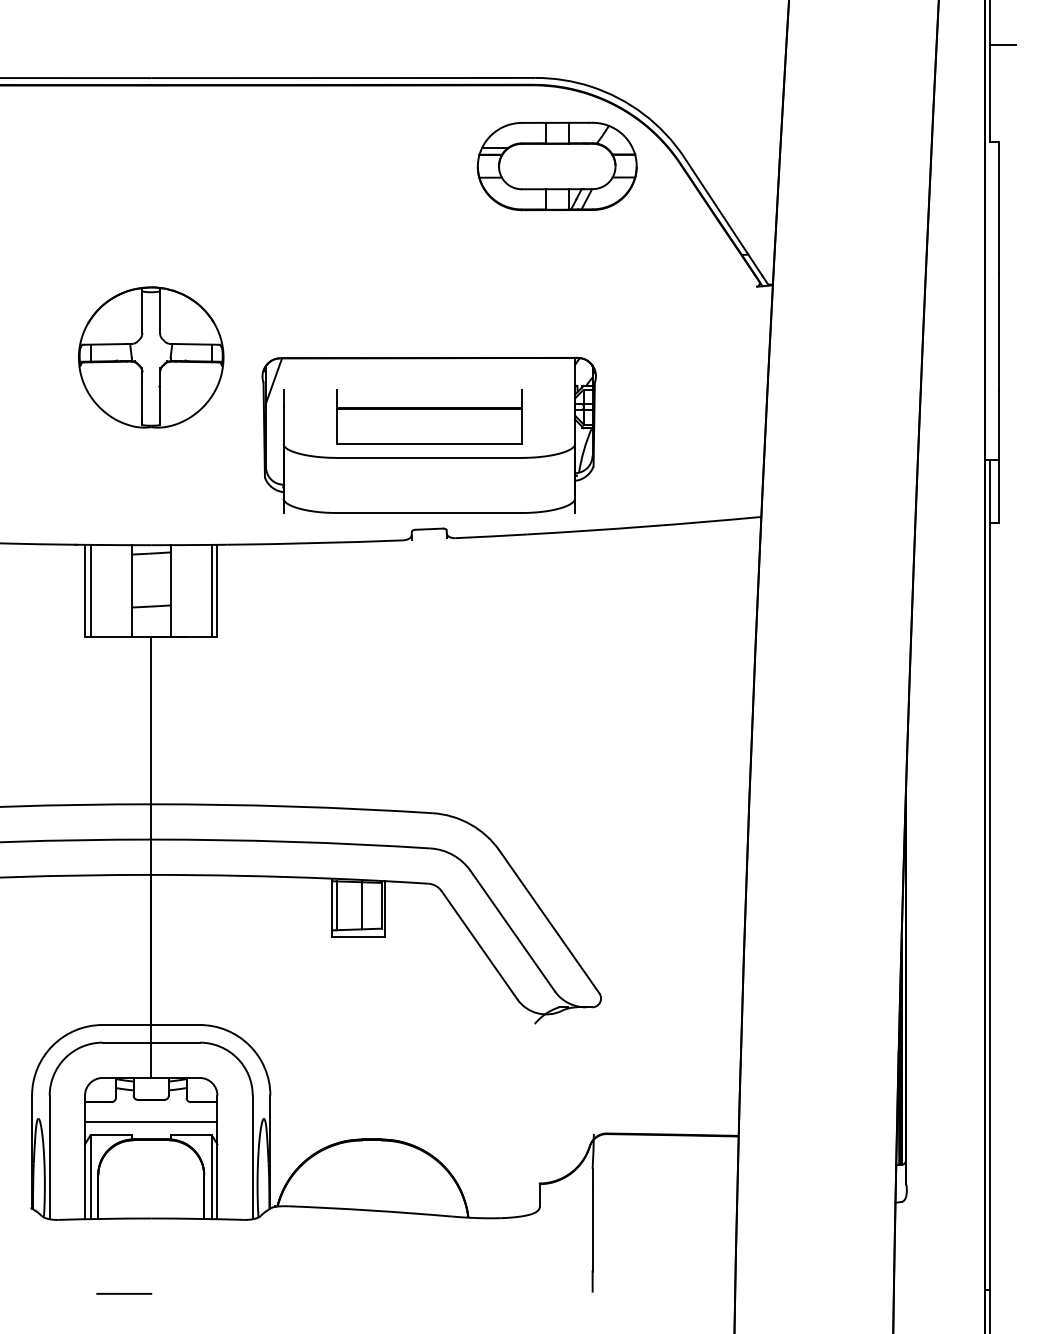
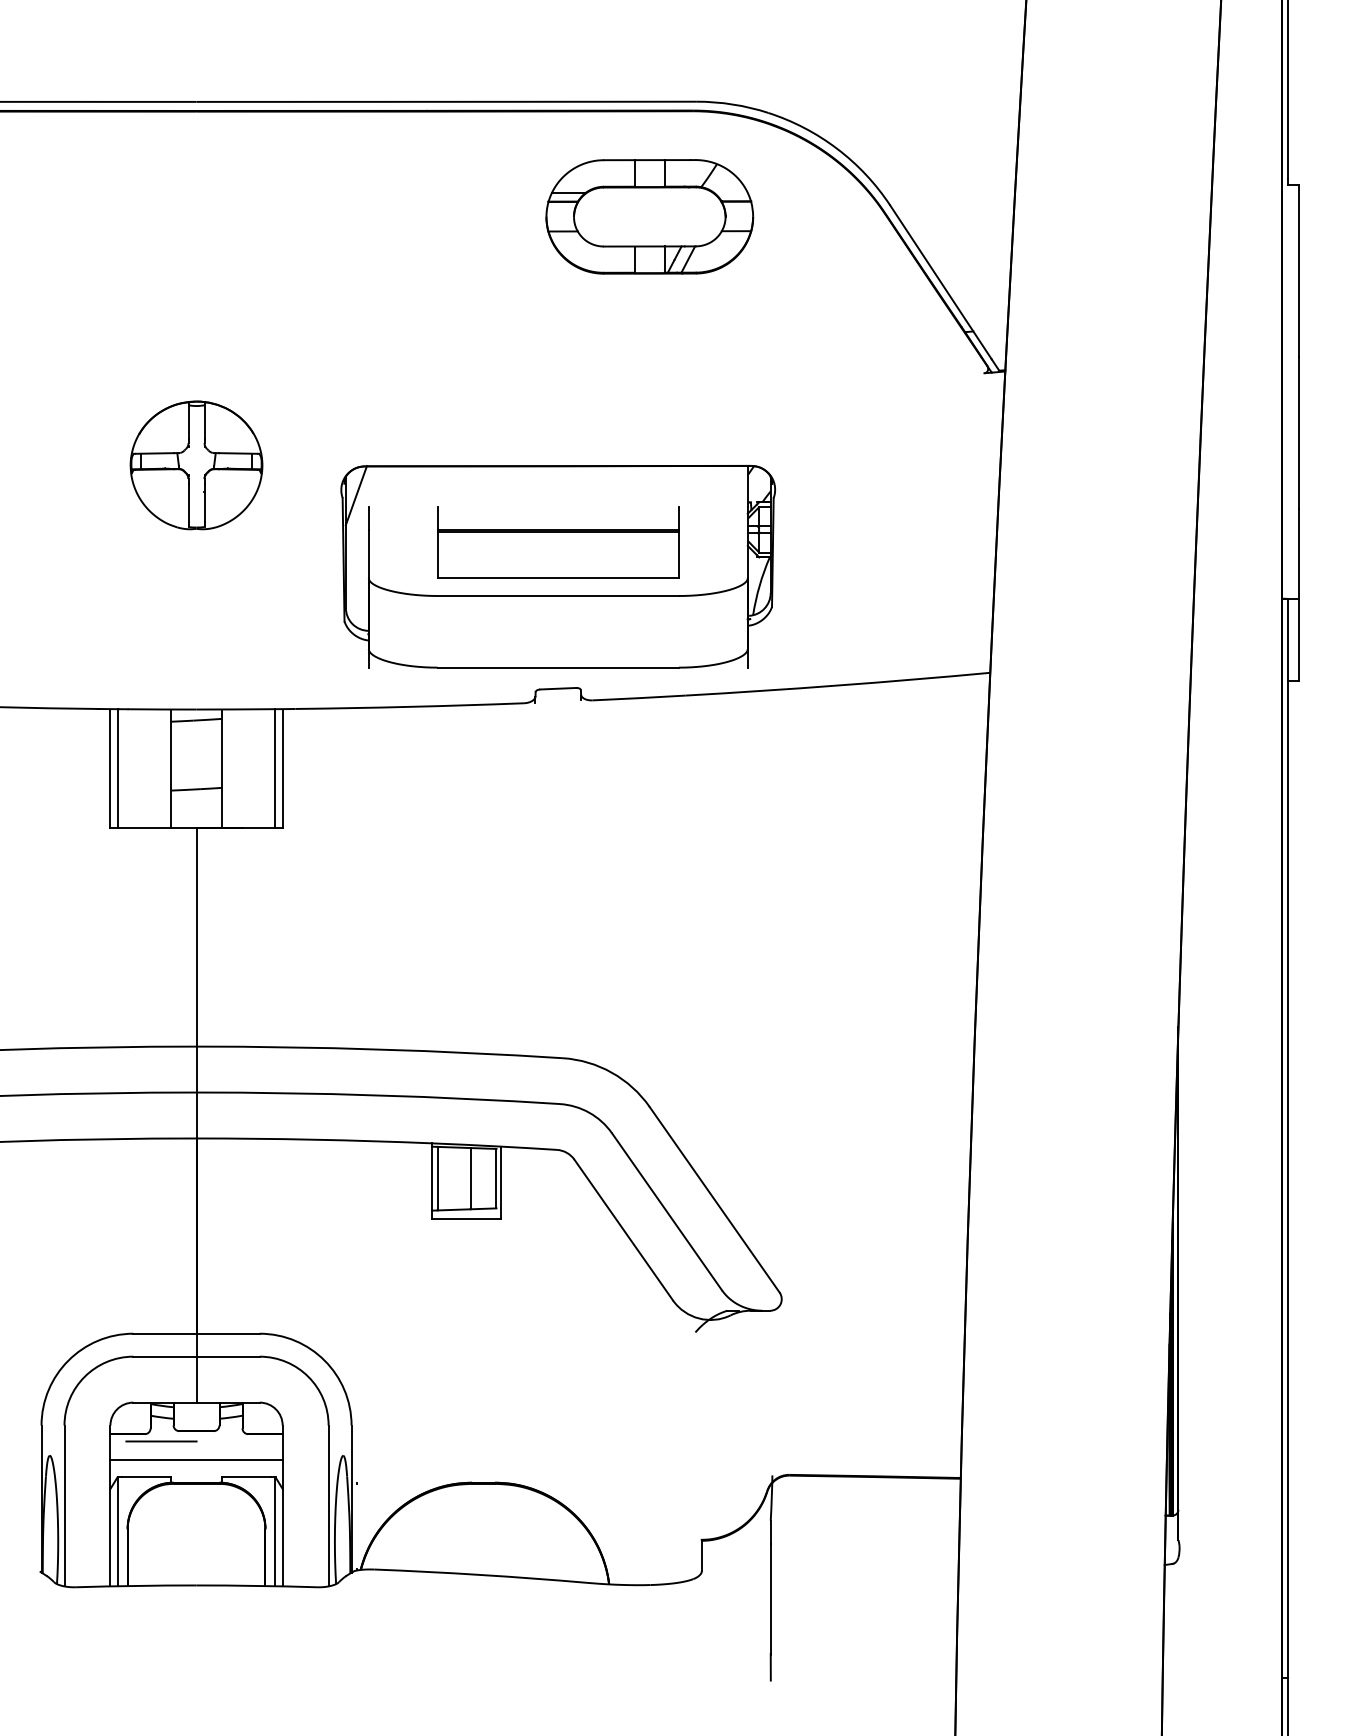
line: (1002, 45) -> (1304, 59), removed
part: (557, 166) -> (649, 216), moved
part: (151, 357) -> (196, 465), size x0.7
line: (124, 1293) -> (161, 1441), moved

